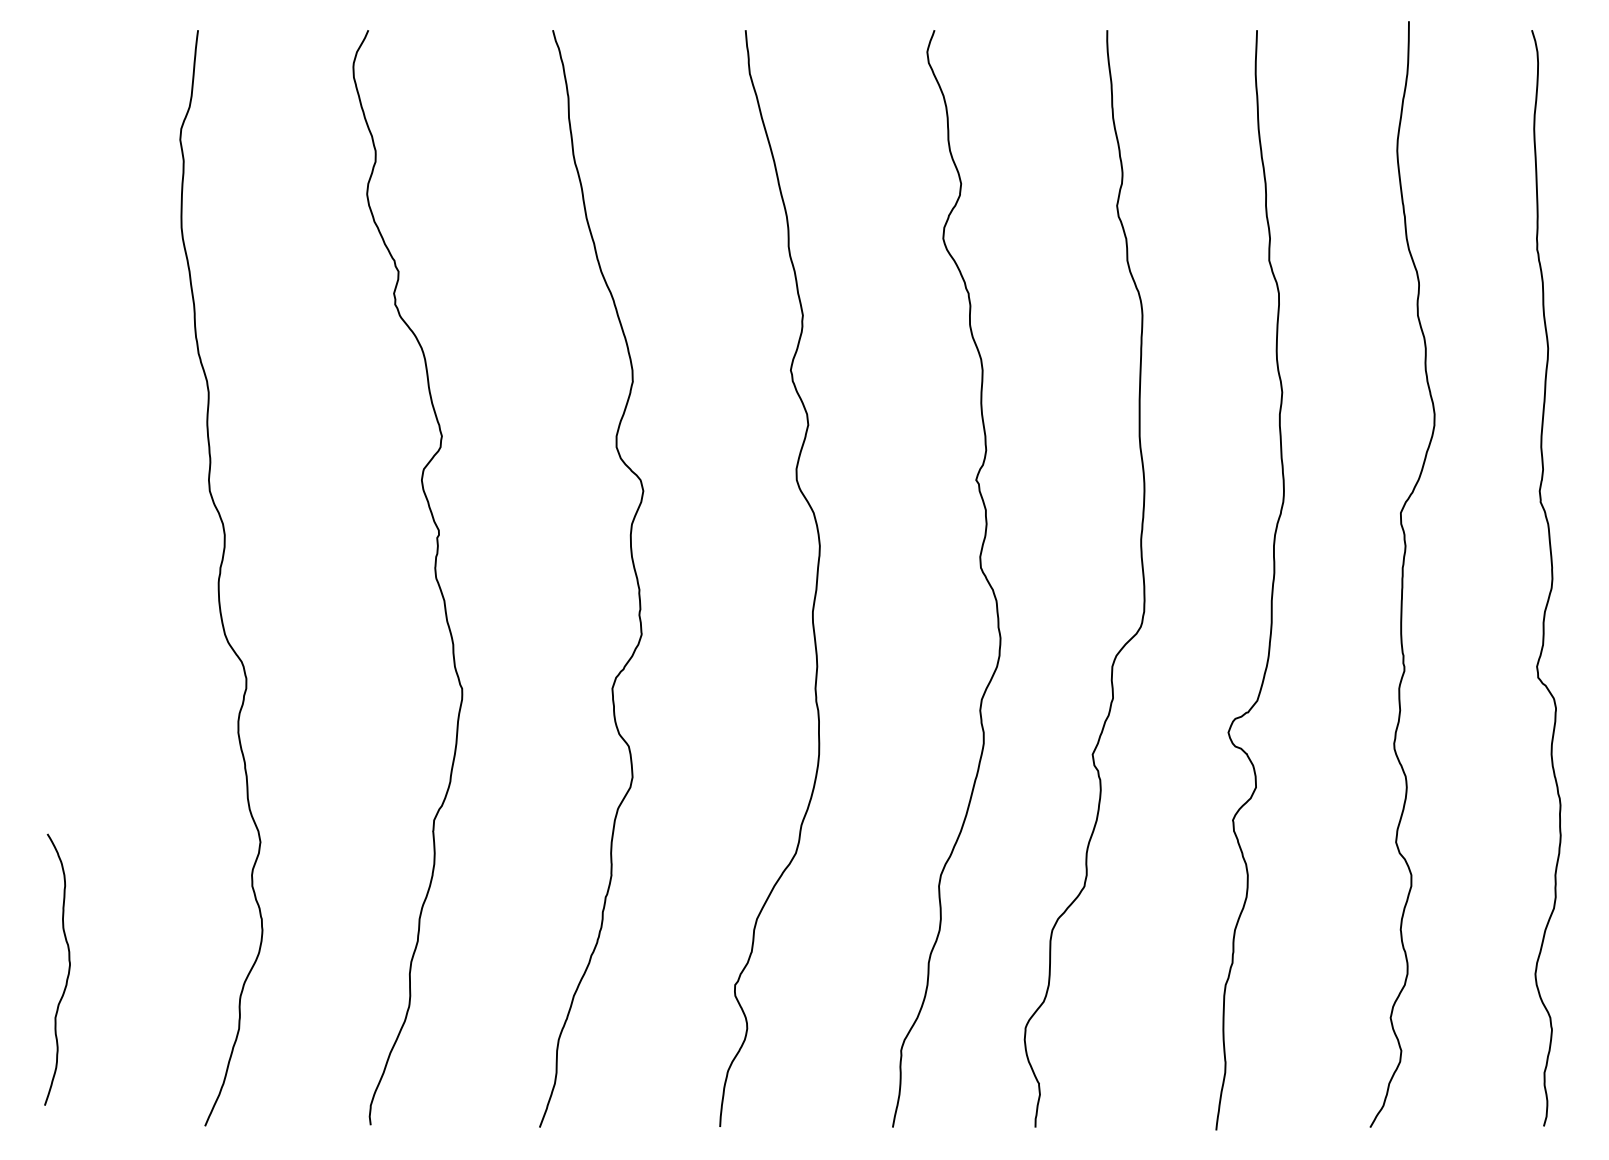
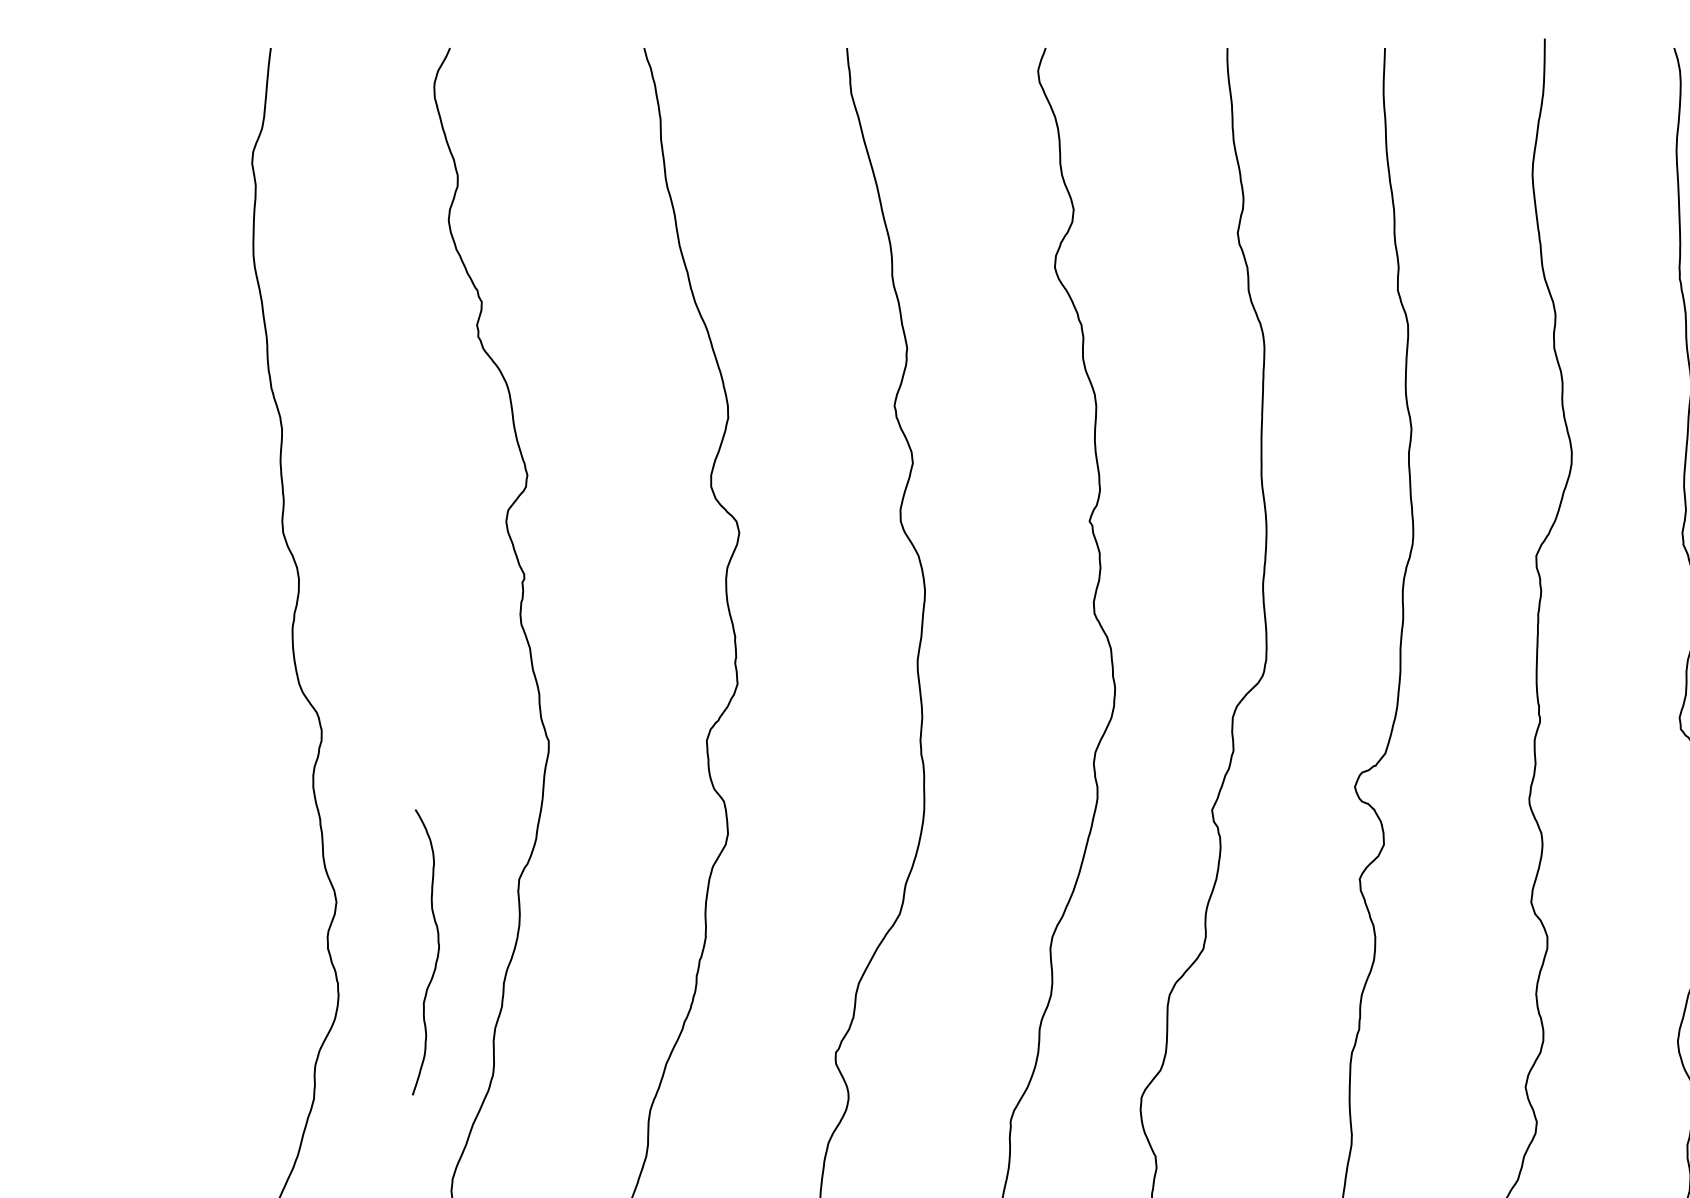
curve: (68, 969) -> (437, 952), moved

